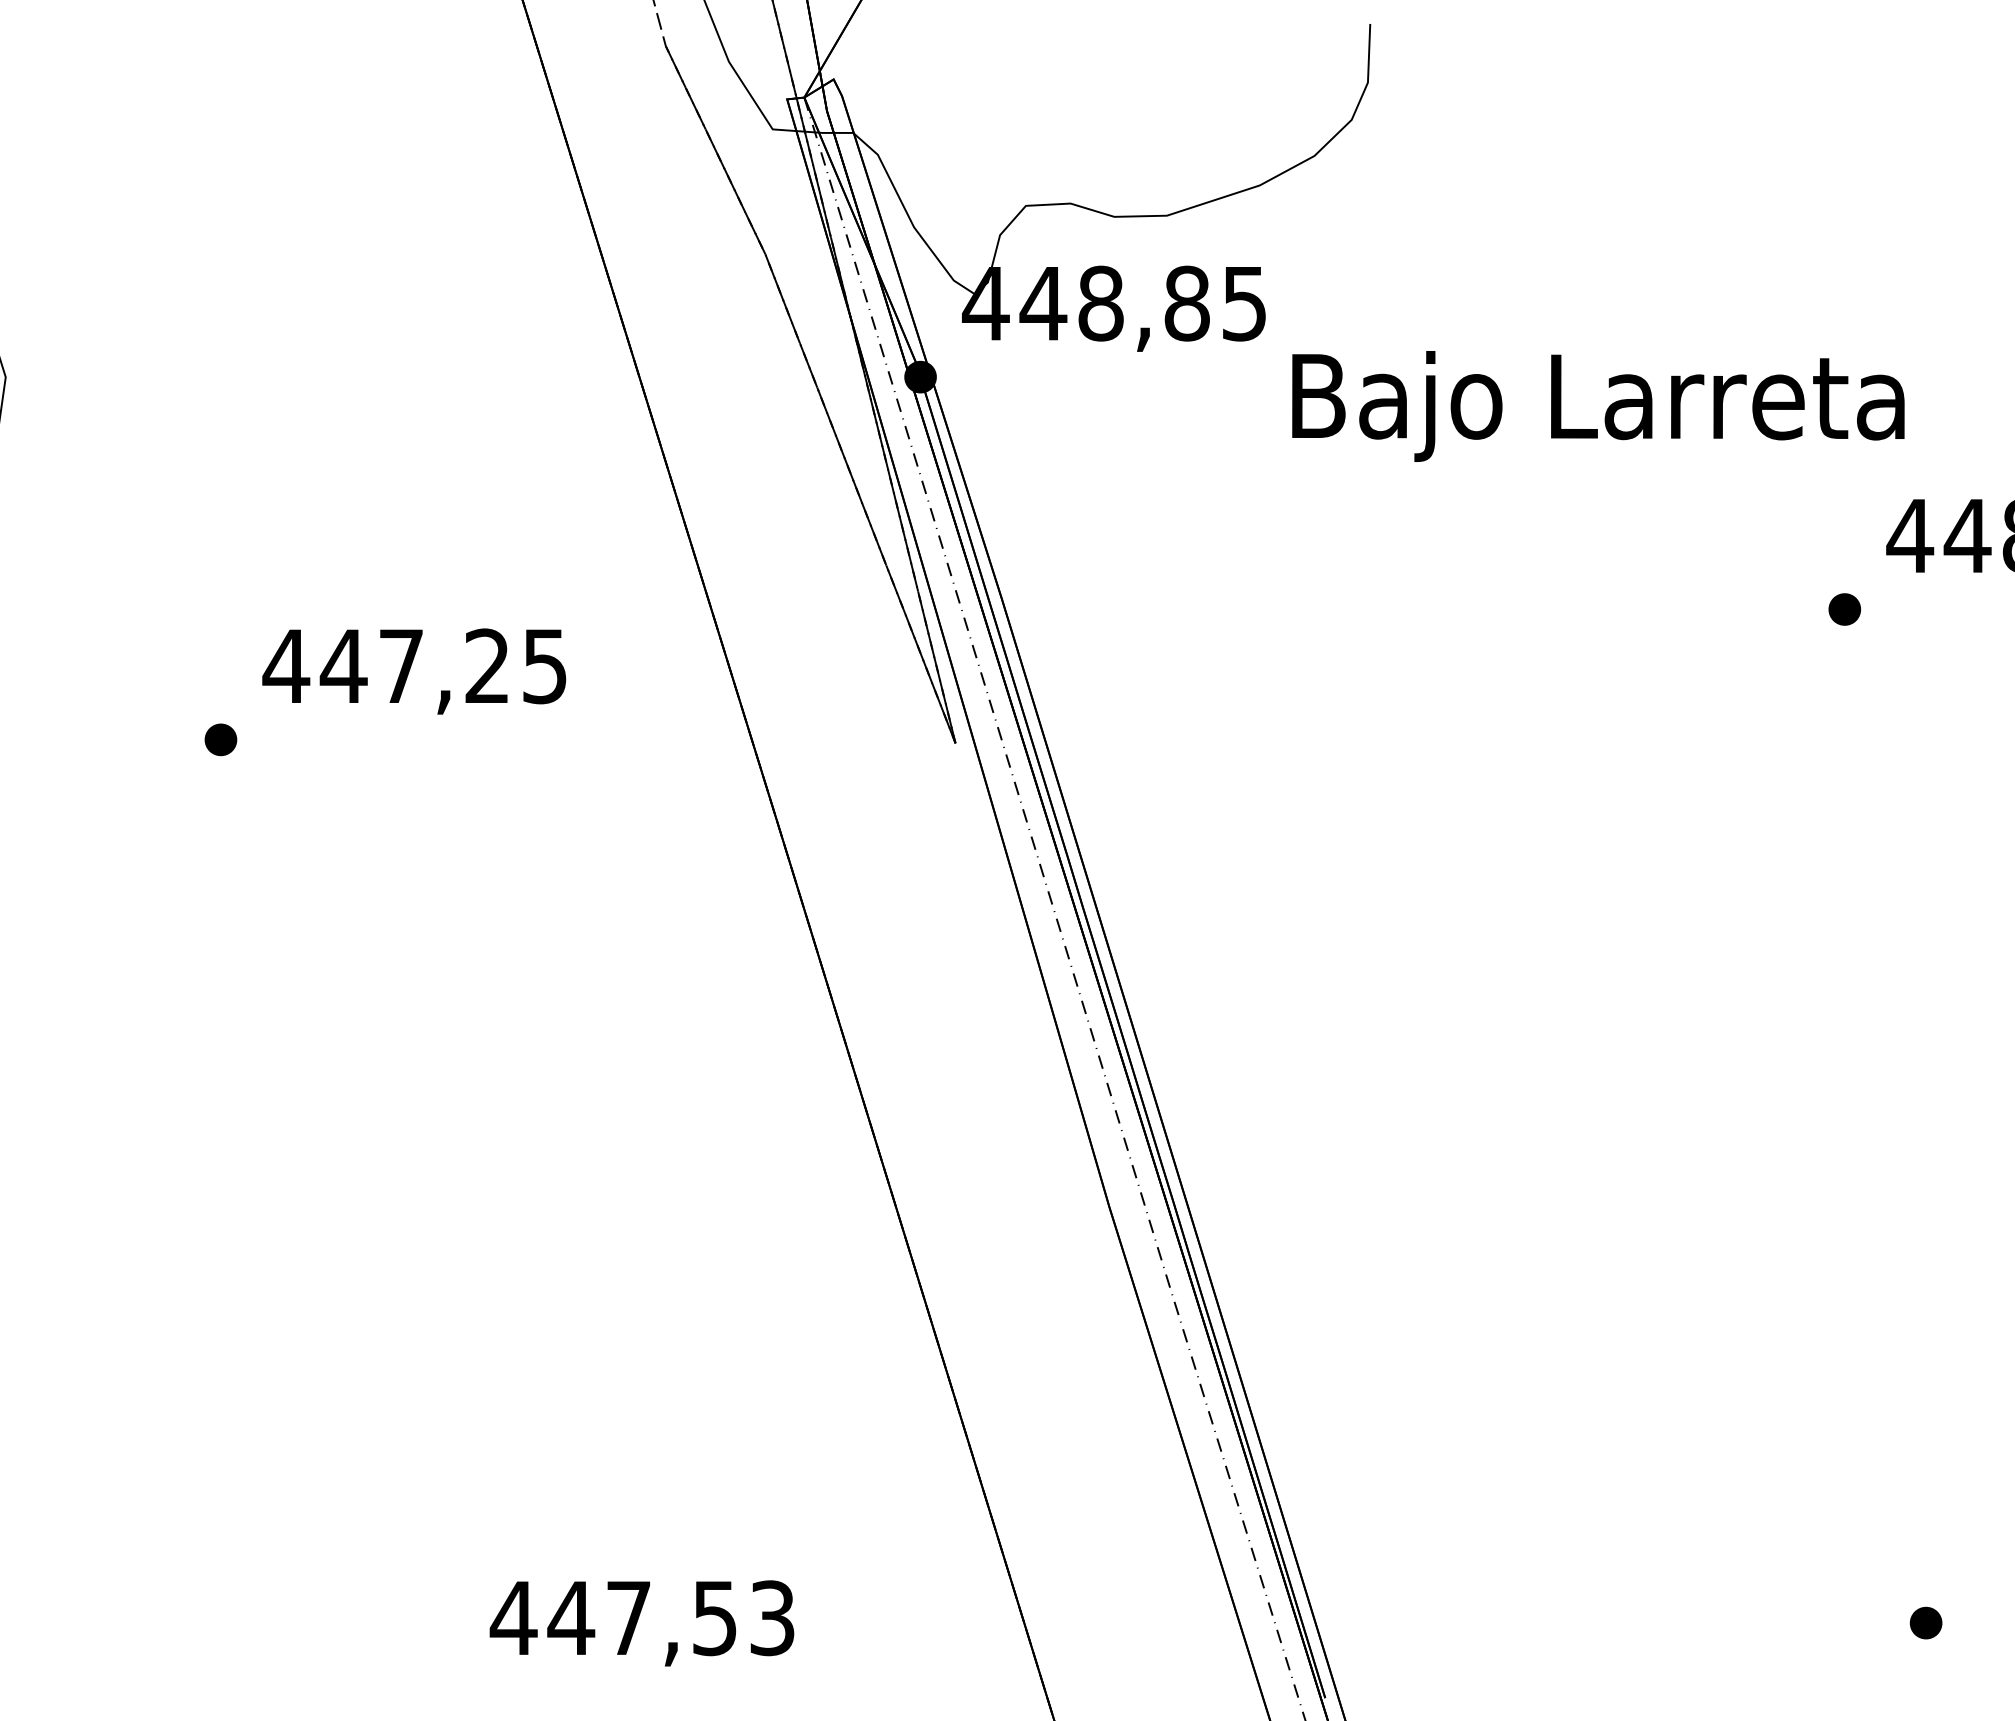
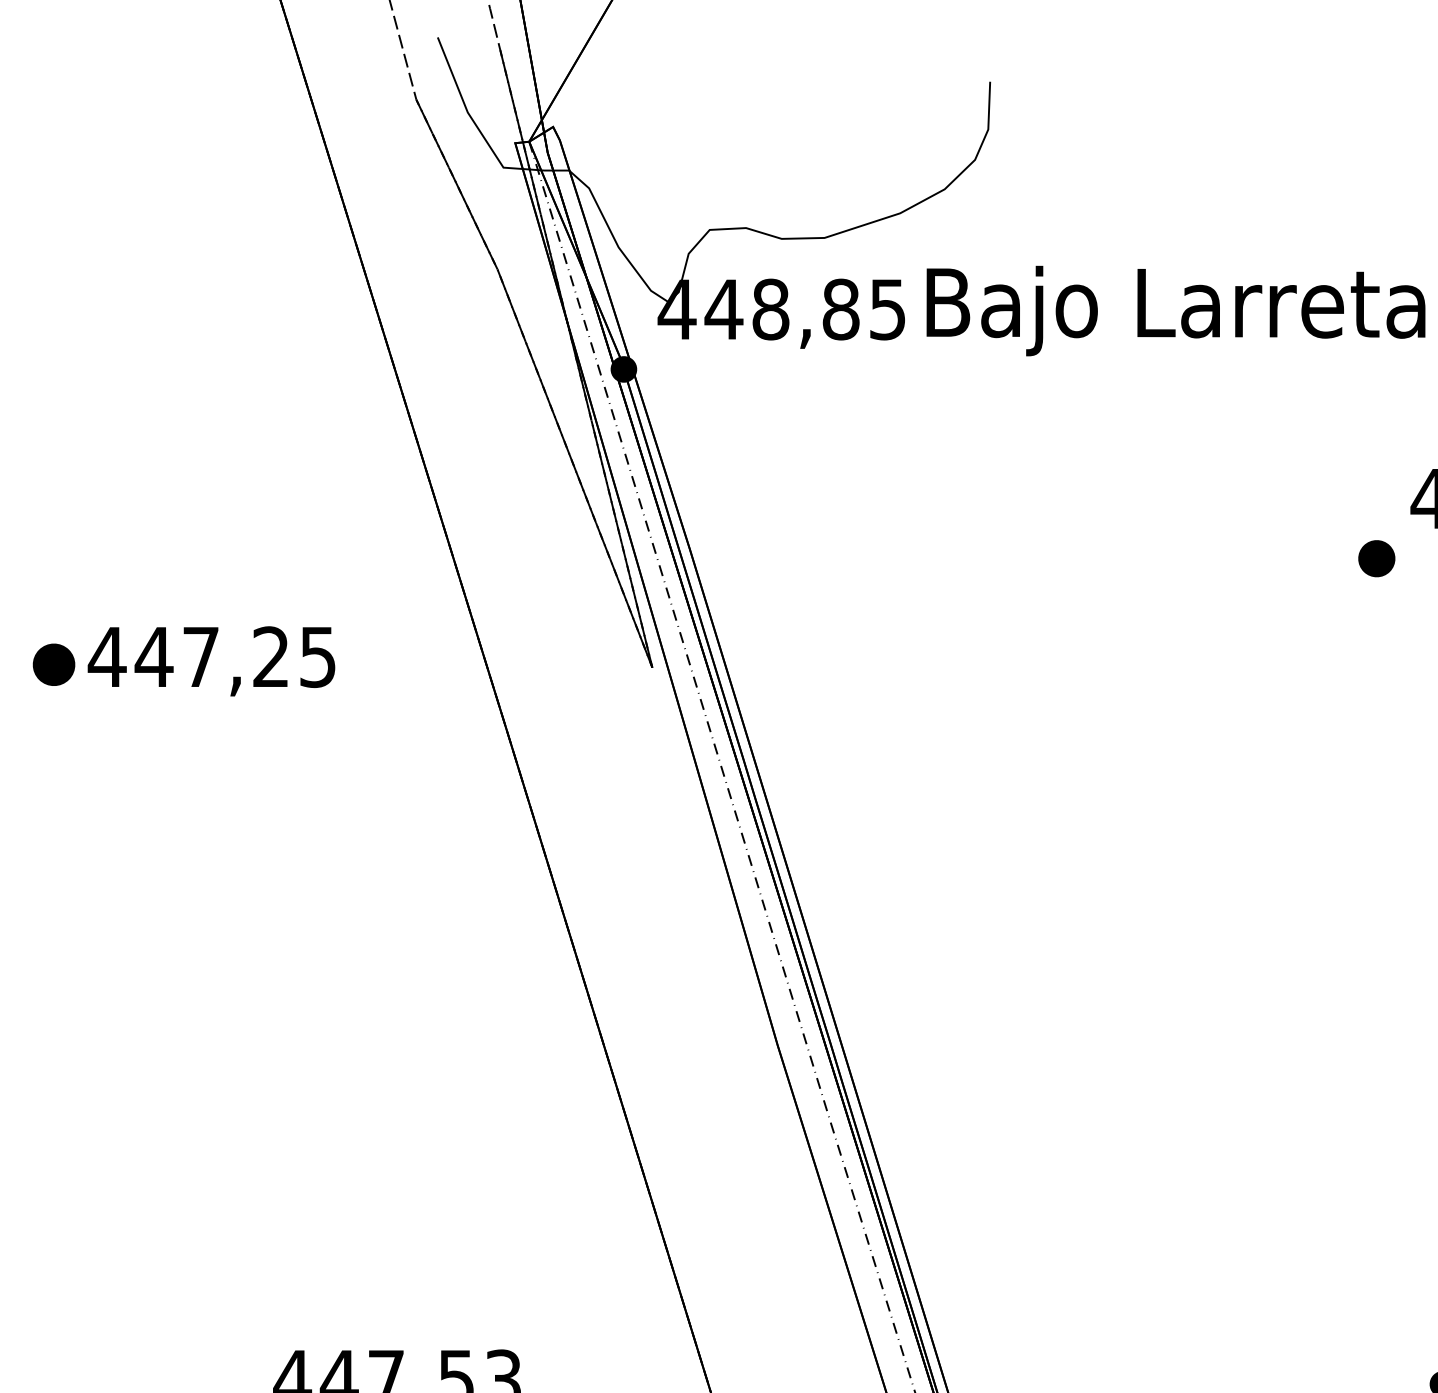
text: (1598, 406) -> (1176, 311), moved
part: (1844, 609) -> (1376, 558), size x1.4
text: (414, 671) -> (211, 661), moved
part: (220, 739) -> (53, 664), size x1.6

